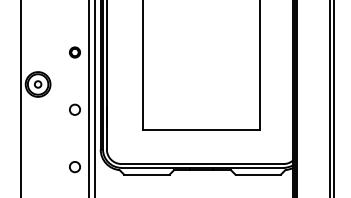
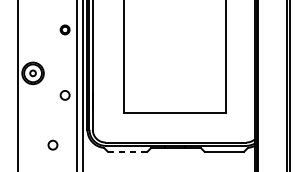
part: (74, 52) -> (64, 29), moved
circle: (74, 167) -> (52, 145), moved
line: (146, 174) -> (127, 151), solid -> dashed

